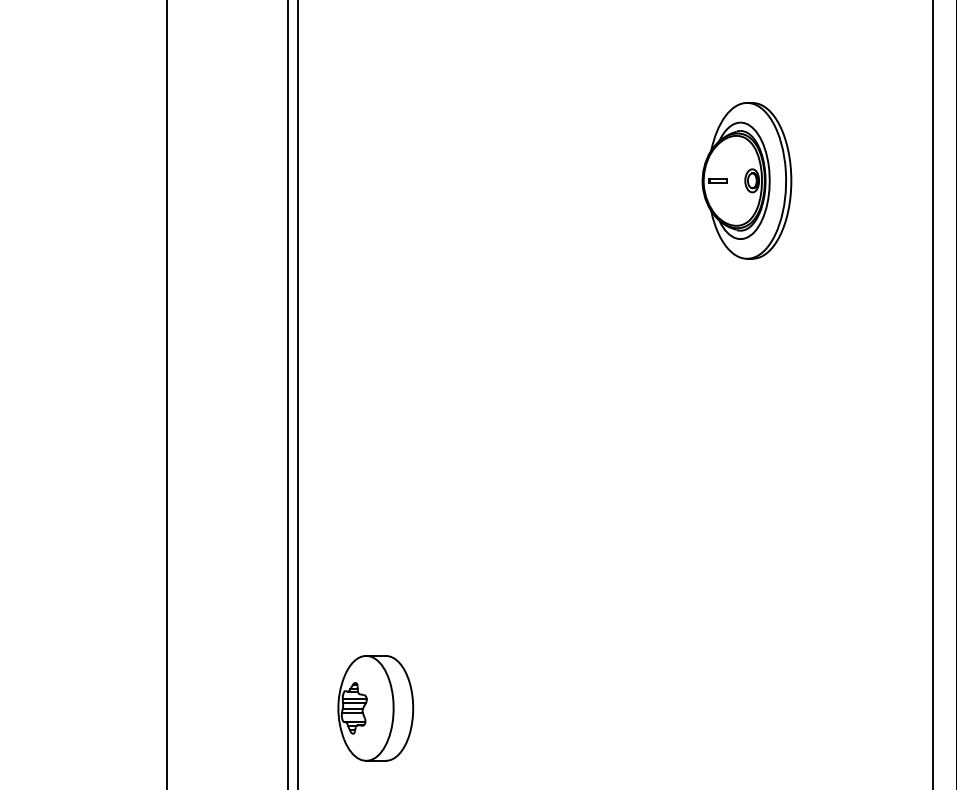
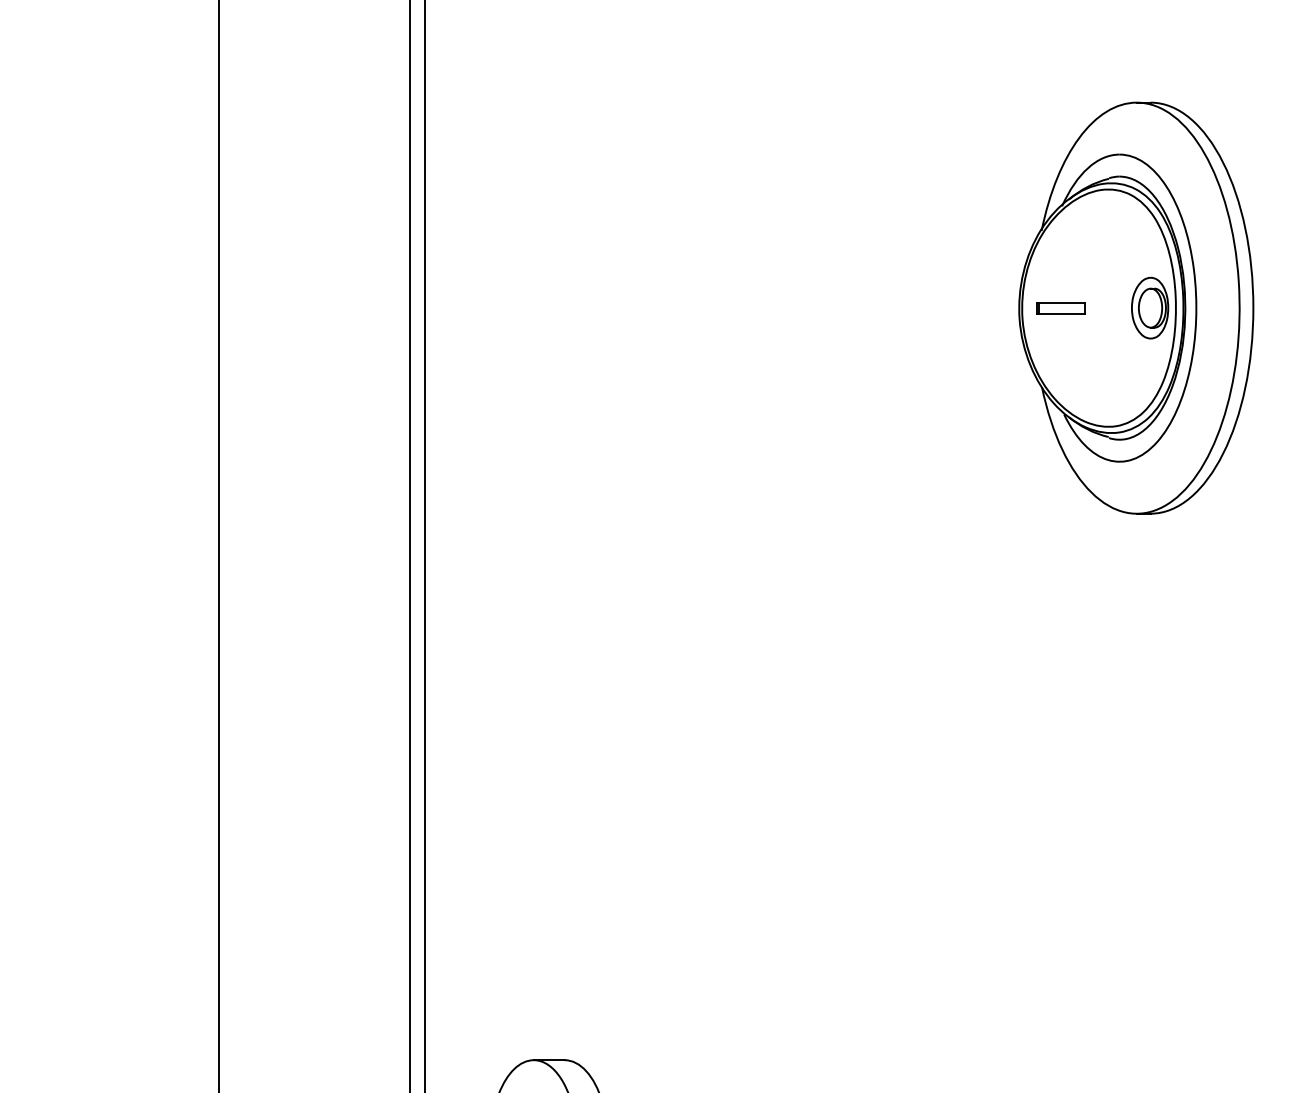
part: (746, 180) -> (1135, 307), size x1.67

